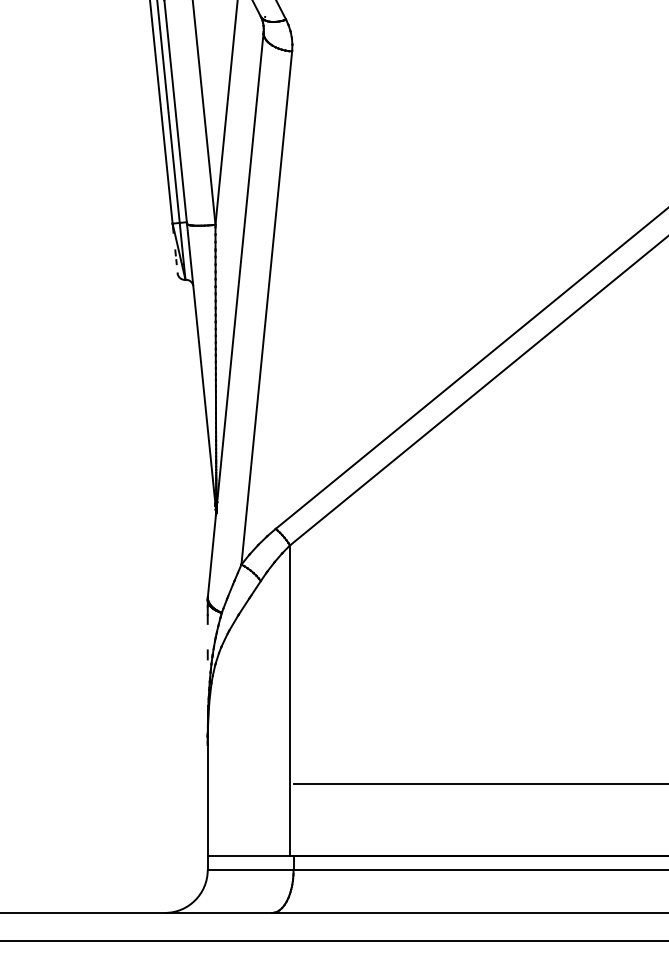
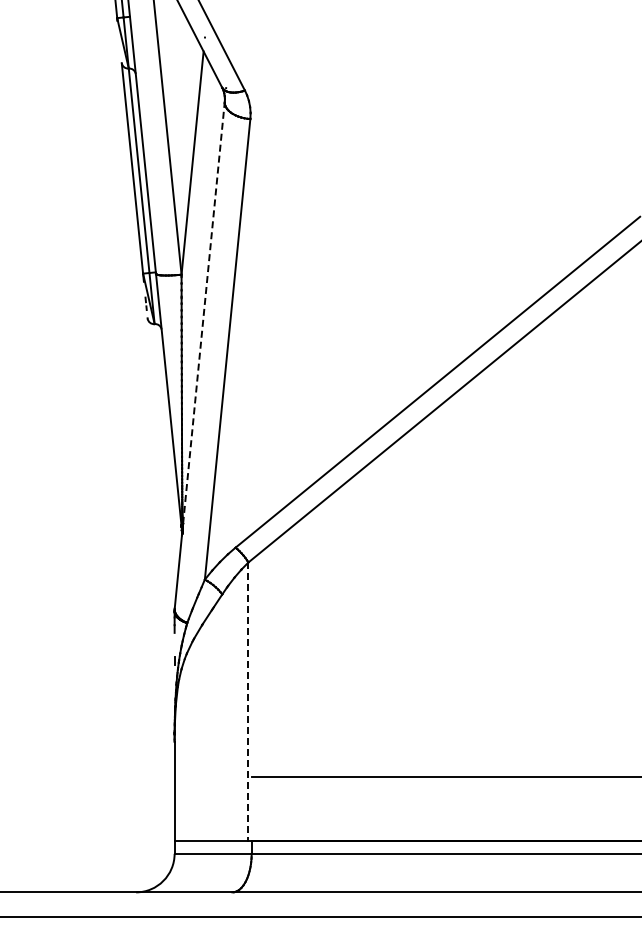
line: (241, 266) -> (204, 312), solid -> dashed
line: (290, 701) -> (248, 702), solid -> dashed

